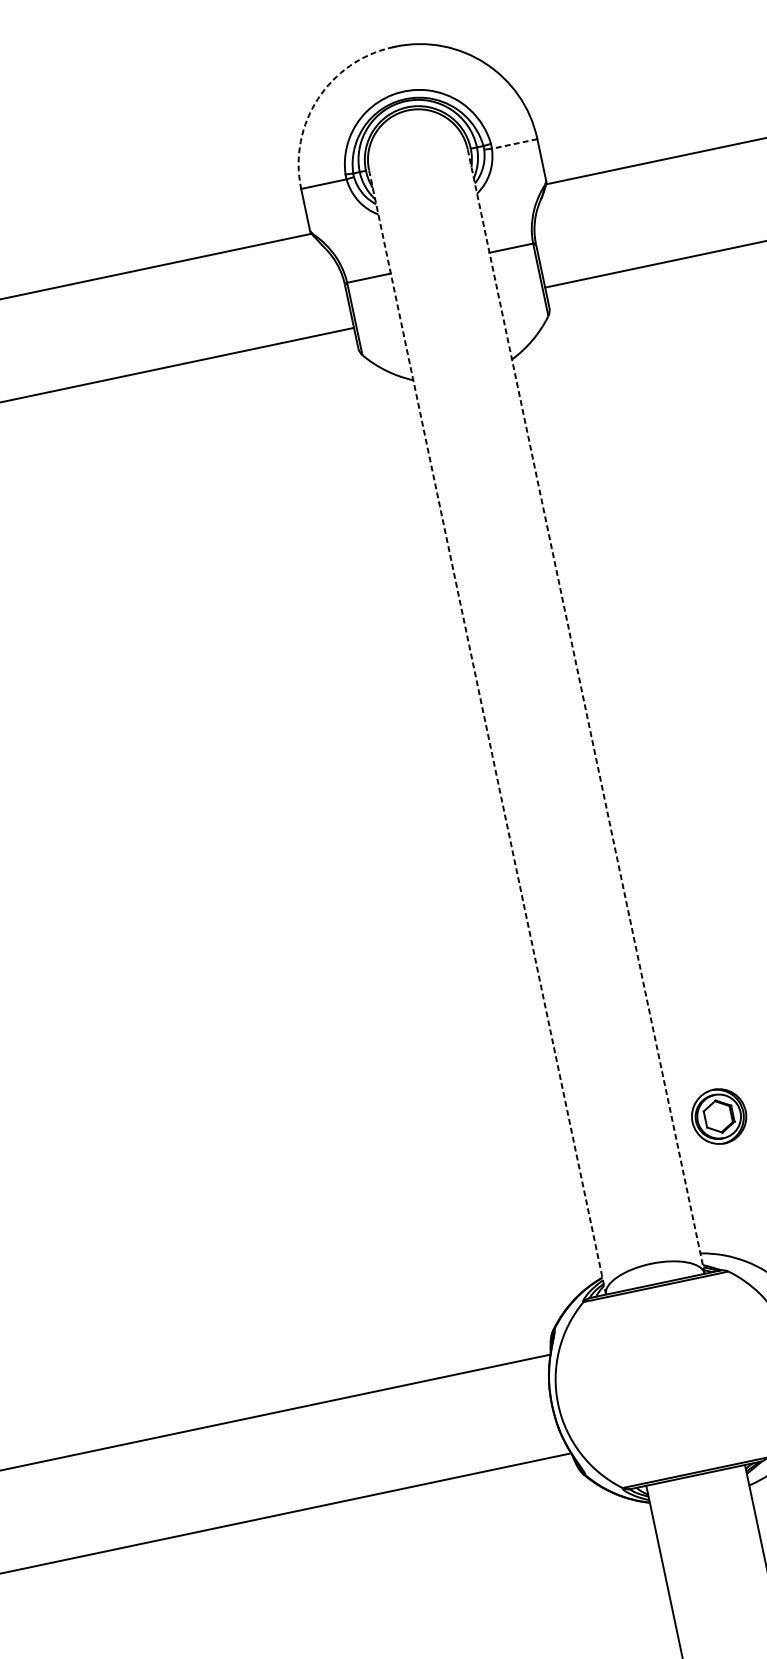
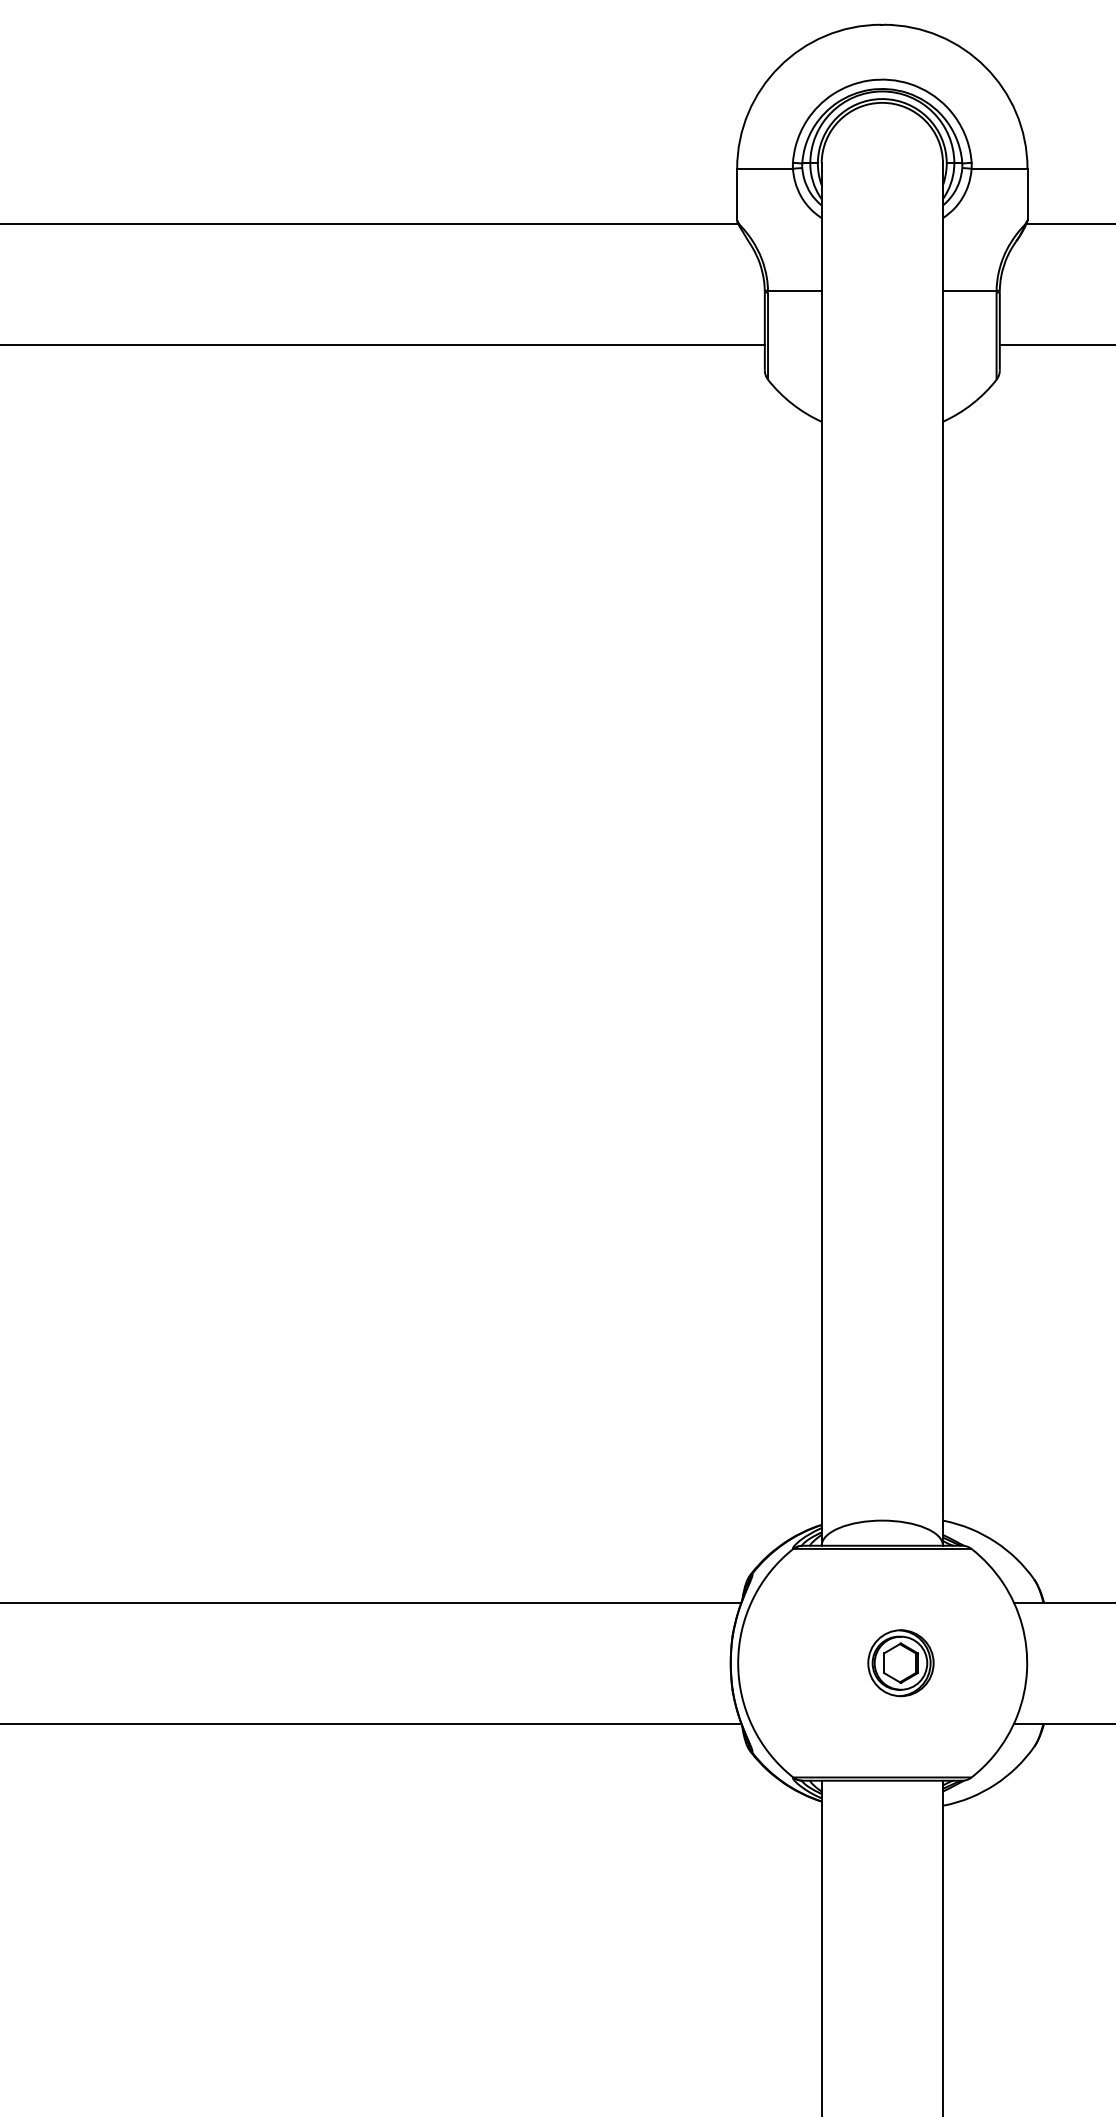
arc: (318, 98) -> (779, 66), dashed -> solid
line: (514, 143) -> (999, 168), dashed -> solid
line: (585, 711) -> (942, 854), dashed -> solid
line: (487, 732) -> (821, 854), dashed -> solid
part: (718, 1116) -> (900, 1663), moved

